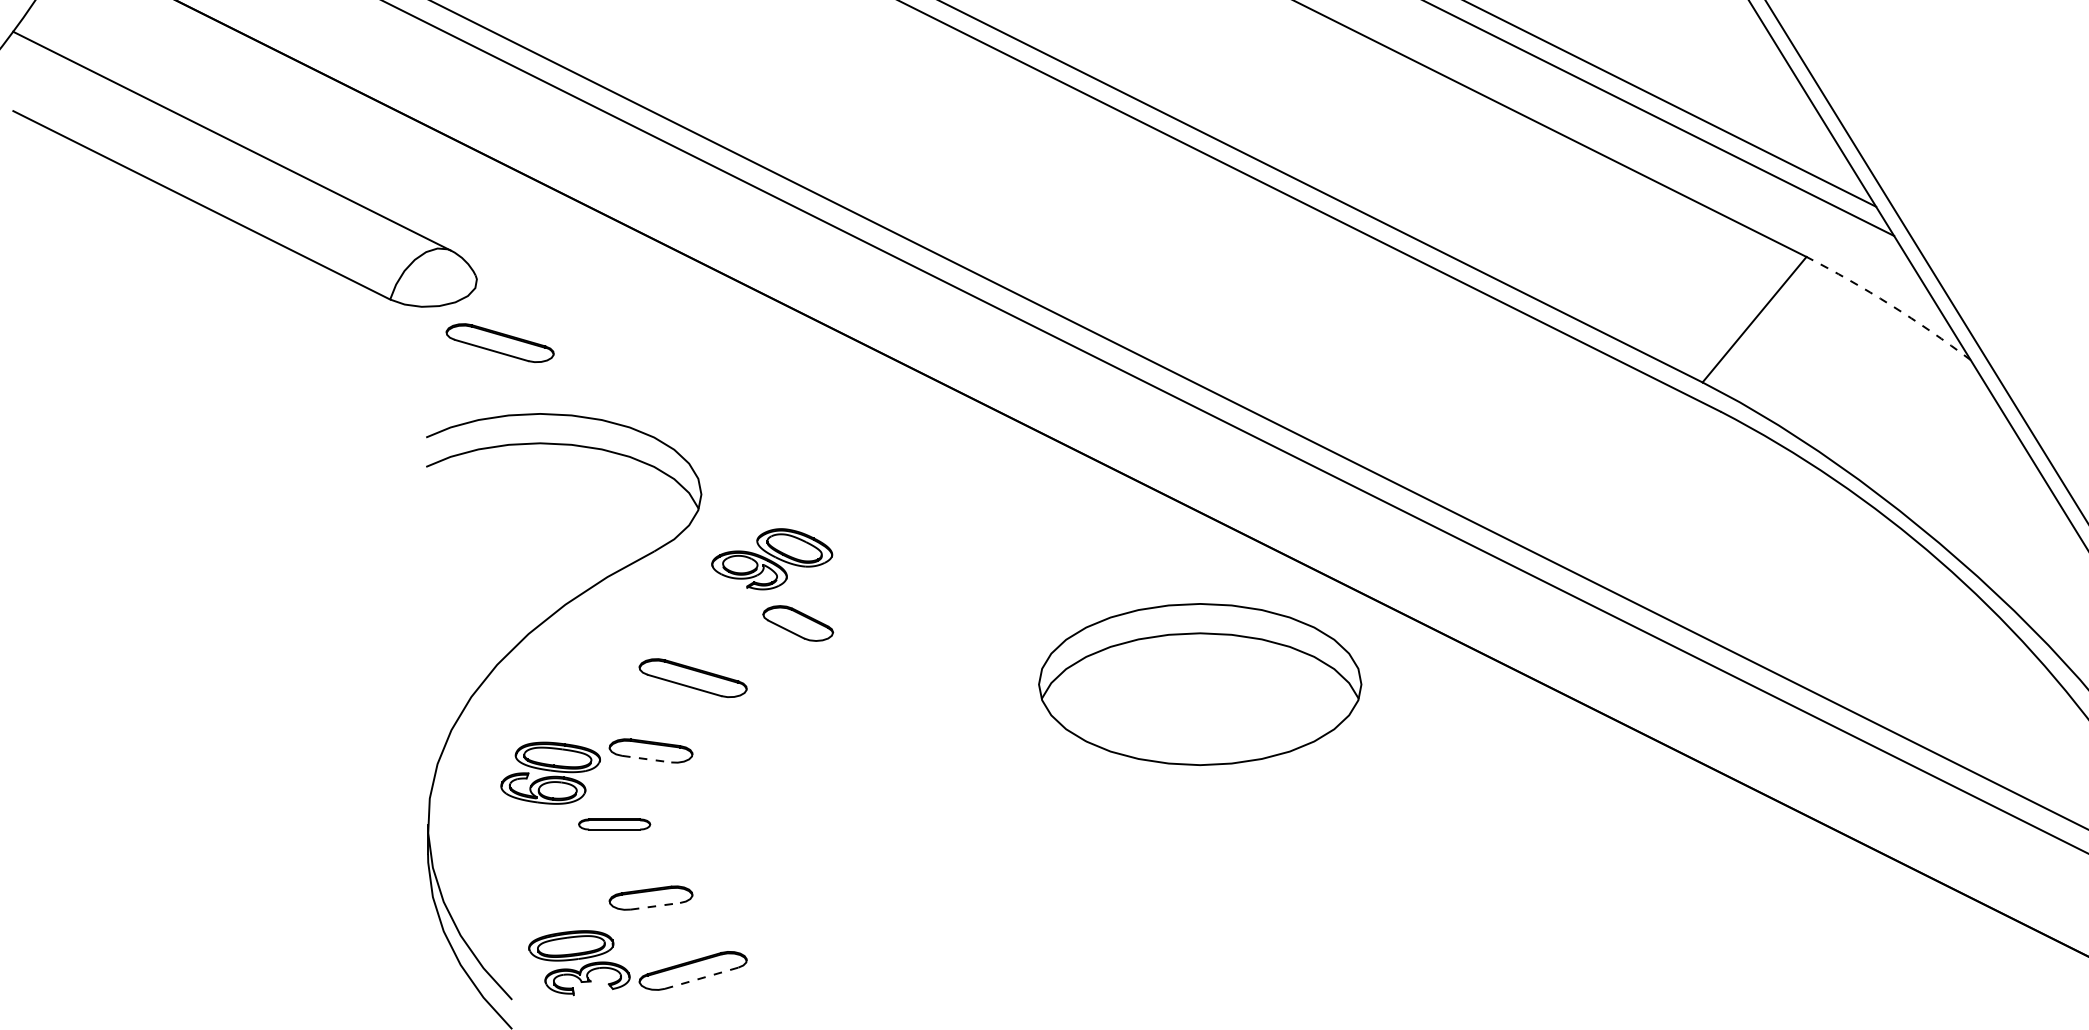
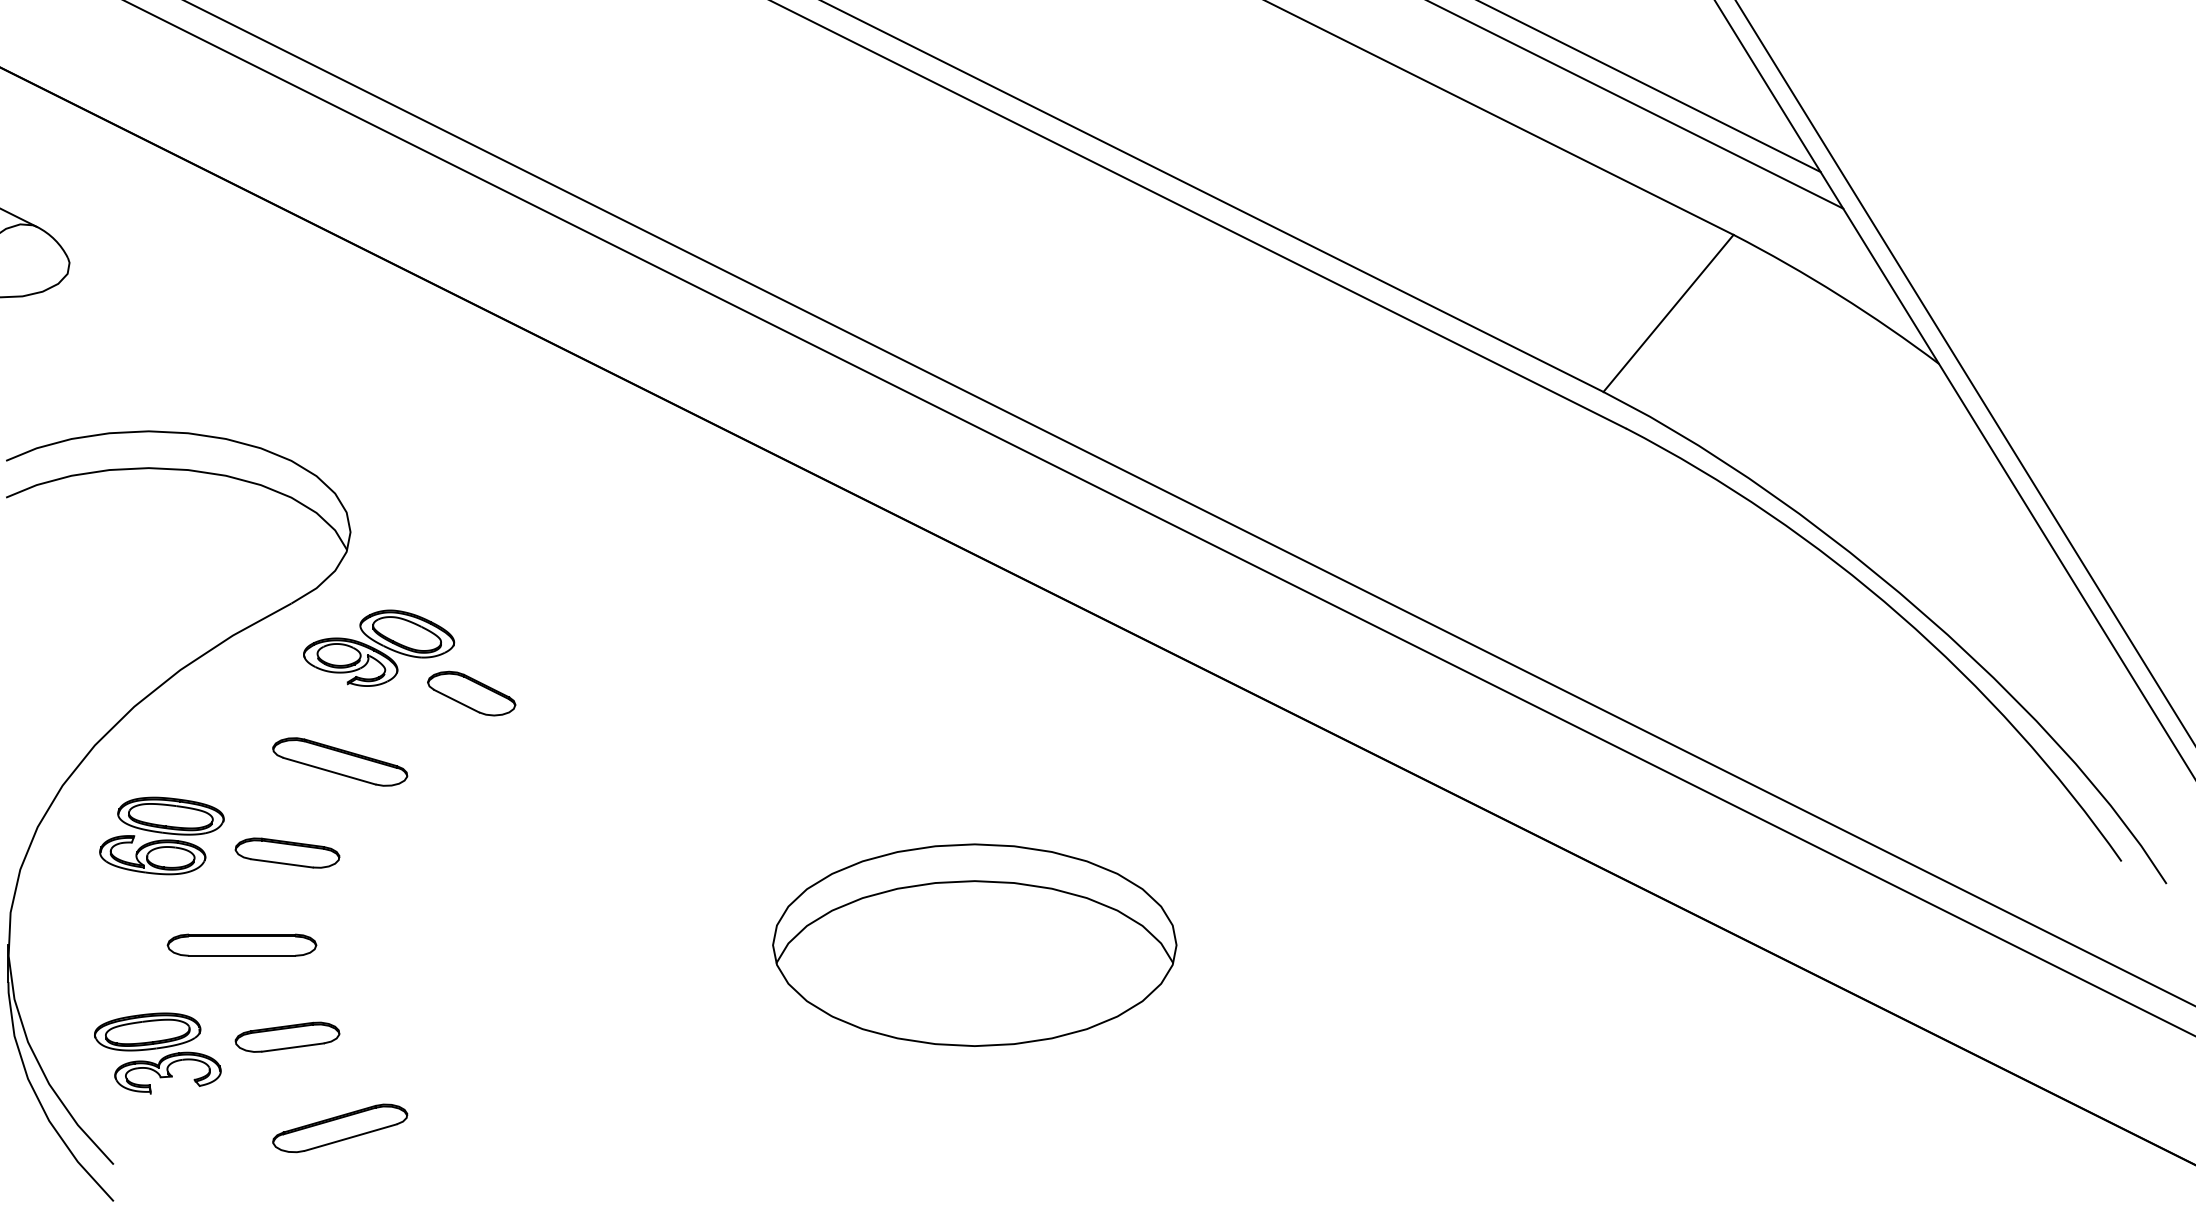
arc: (1890, 305) -> (1838, 295), dashed -> solid
part: (499, 342) -> (97, 341), removed
part: (772, 559) -> (379, 648), moved
part: (1200, 684) -> (975, 945), moved
line: (646, 759) -> (281, 863), dashed -> solid
part: (550, 772) -> (161, 835), moved
part: (614, 824) -> (241, 945), size x1.67
line: (655, 906) -> (293, 1047), dashed -> solid
part: (579, 963) -> (157, 1054), moved
line: (702, 978) -> (351, 1137), dashed -> solid

